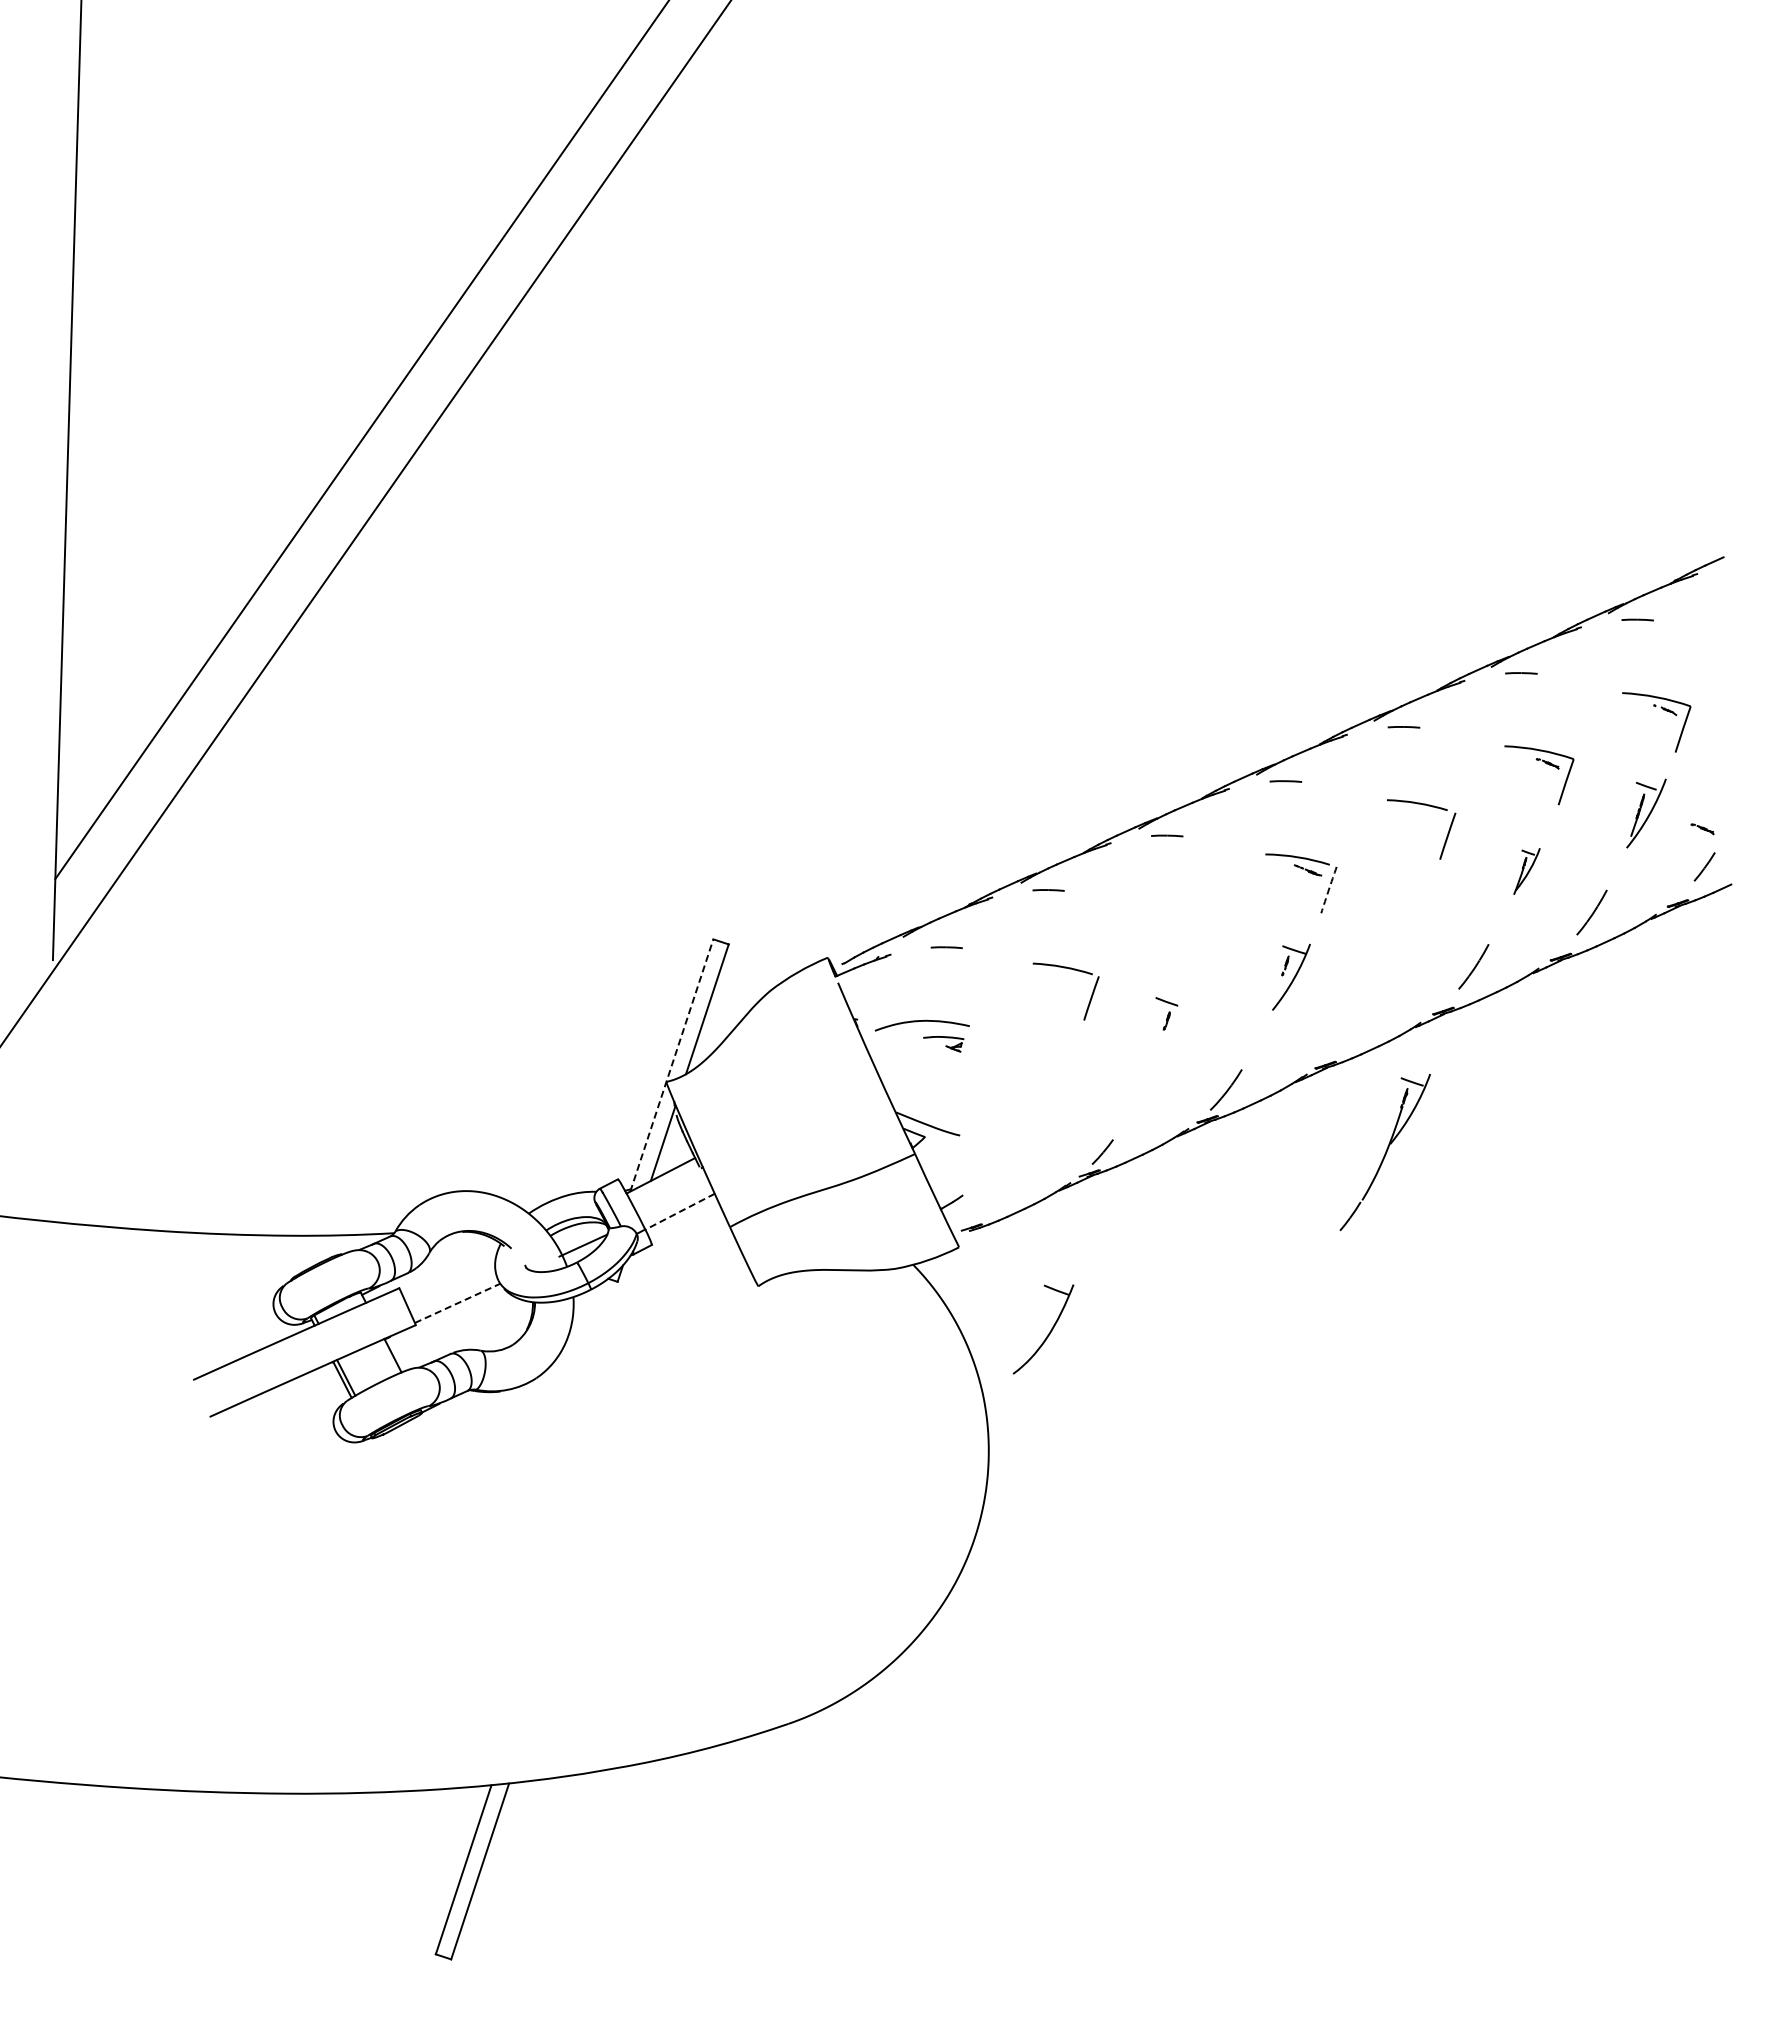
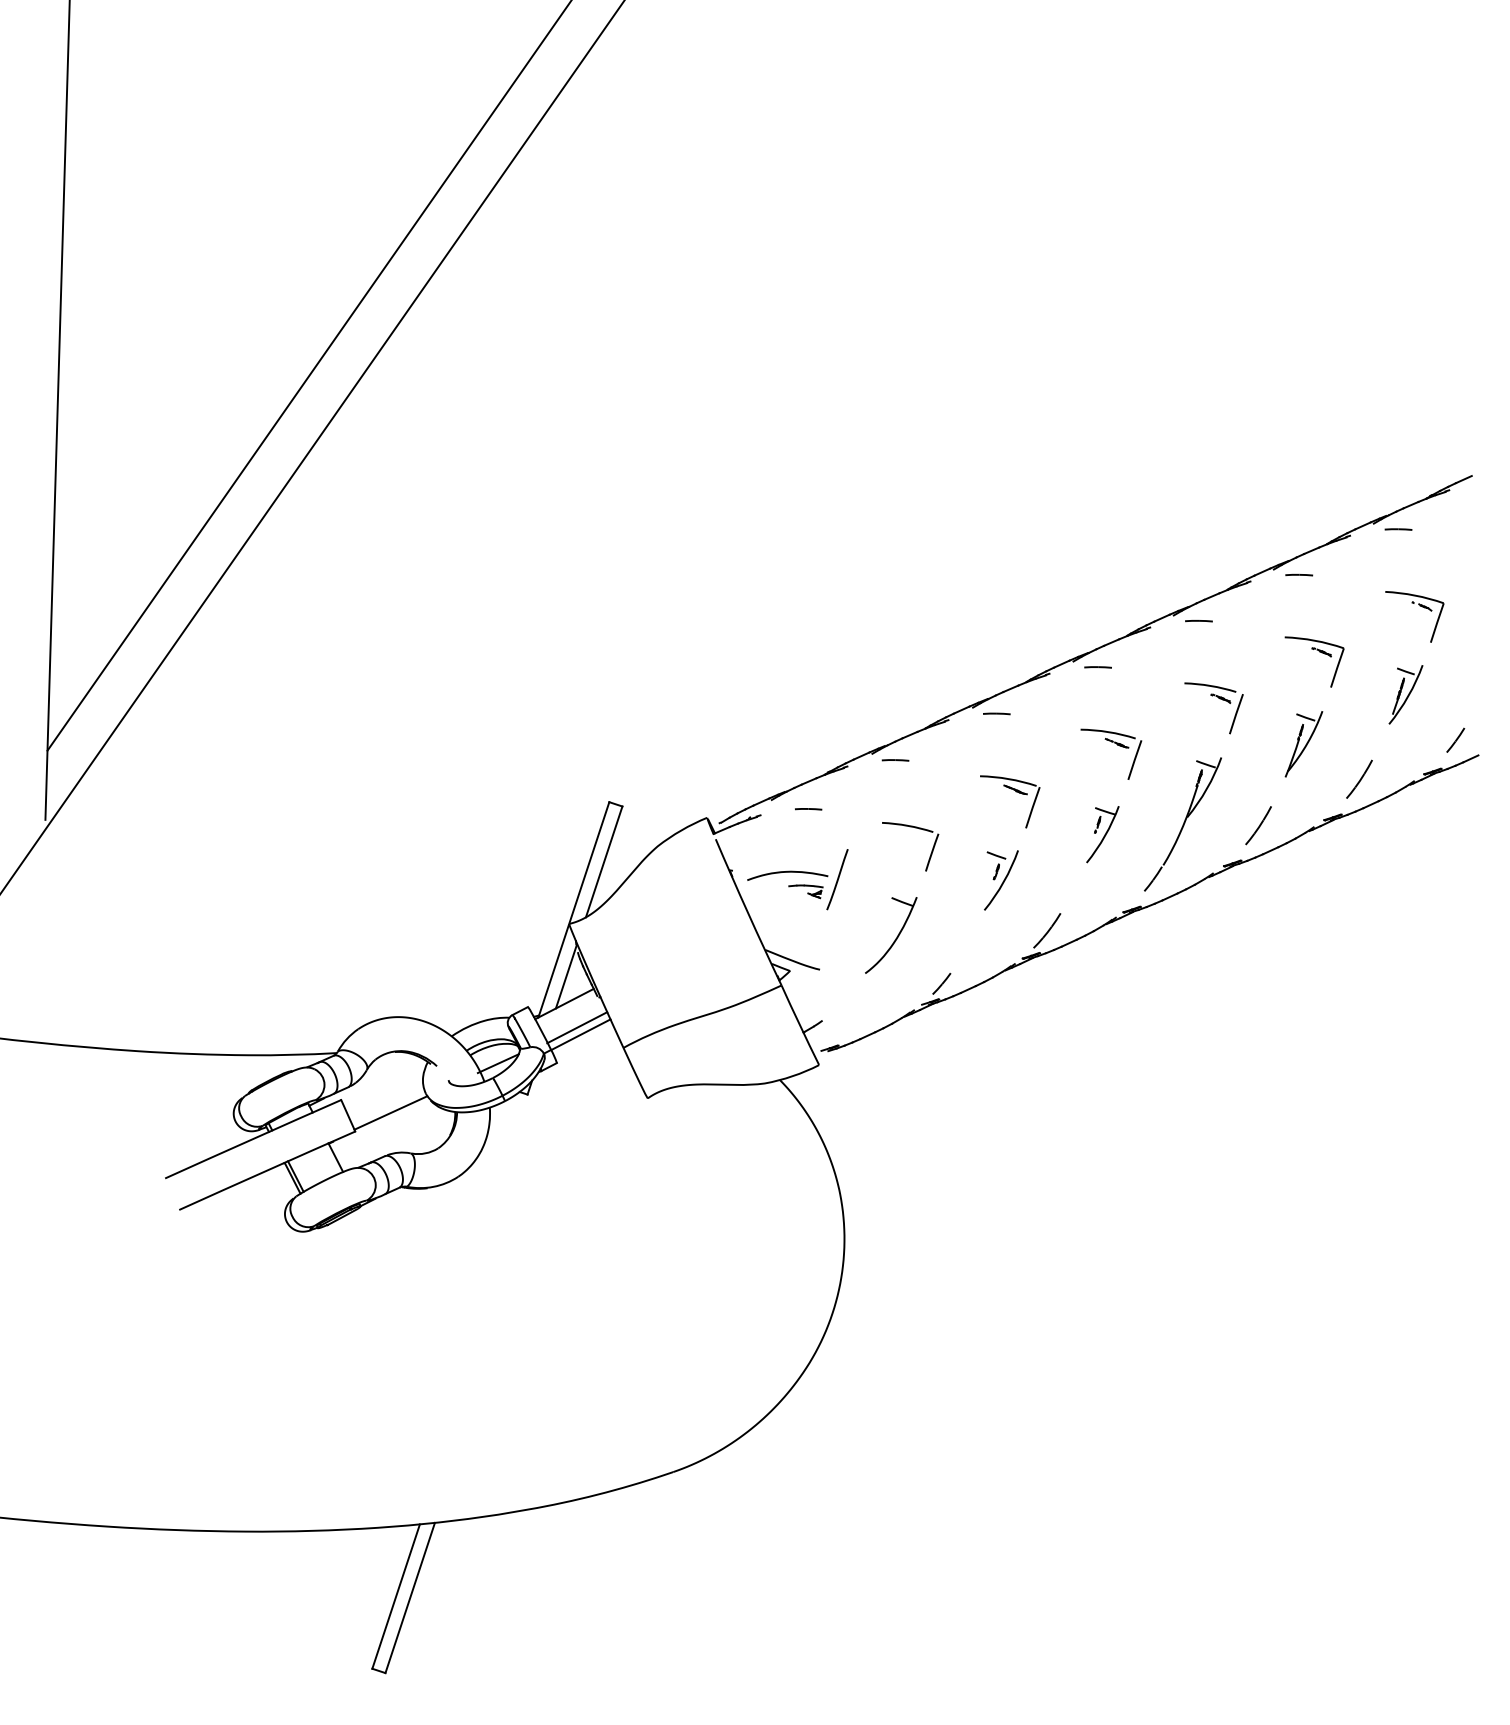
part: (1702, 829) -> (1220, 698), moved
part: (1526, 871) -> (1303, 744), size x1.67
arc: (1328, 890) -> (1134, 760), dashed -> solid
part: (1189, 927) -> (1015, 792), added
line: (980, 1029) -> (837, 879), added
arc: (1174, 1032) -> (1003, 881), added
line: (671, 1065) -> (573, 909), dashed -> solid
part: (1384, 1152) -> (1182, 824), moved
line: (675, 1203) -> (576, 1027), added
line: (679, 1211) -> (580, 1034), dashed -> solid
line: (457, 1303) -> (390, 1113), dashed -> solid
part: (1049, 1331) -> (896, 937), moved

